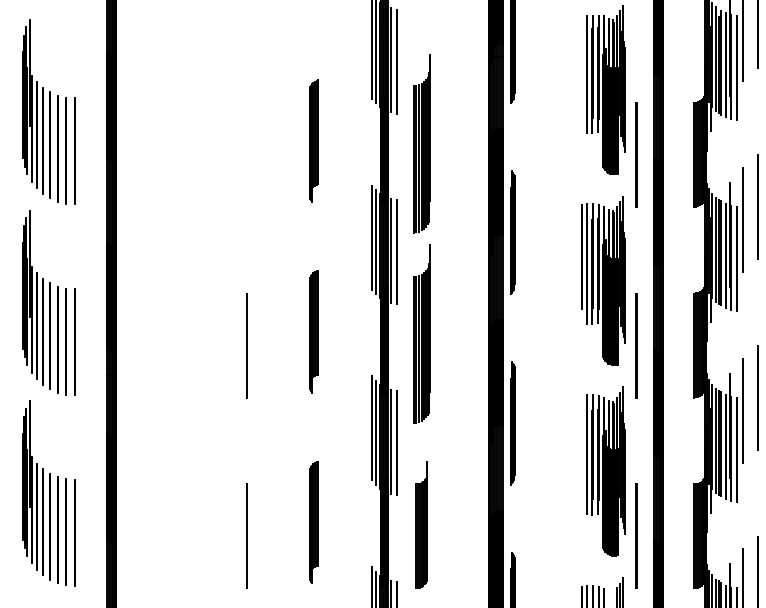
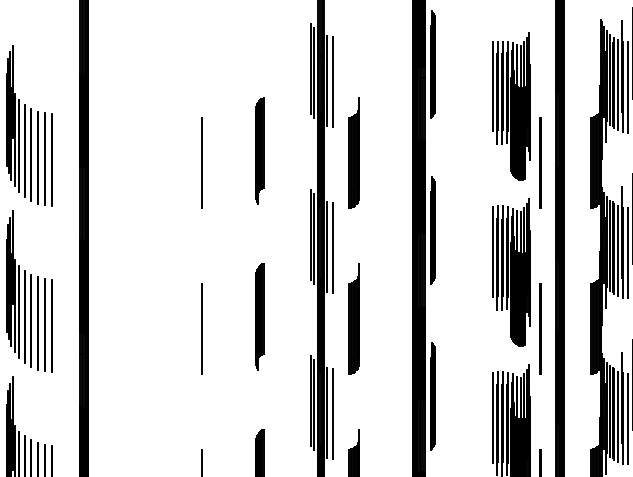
line: (581, 67) -> (492, 86), added
part: (421, 143) -> (353, 153), size x0.71
line: (247, 154) -> (202, 162), added
part: (421, 334) -> (353, 319), size x0.71
line: (581, 448) -> (492, 418), added

